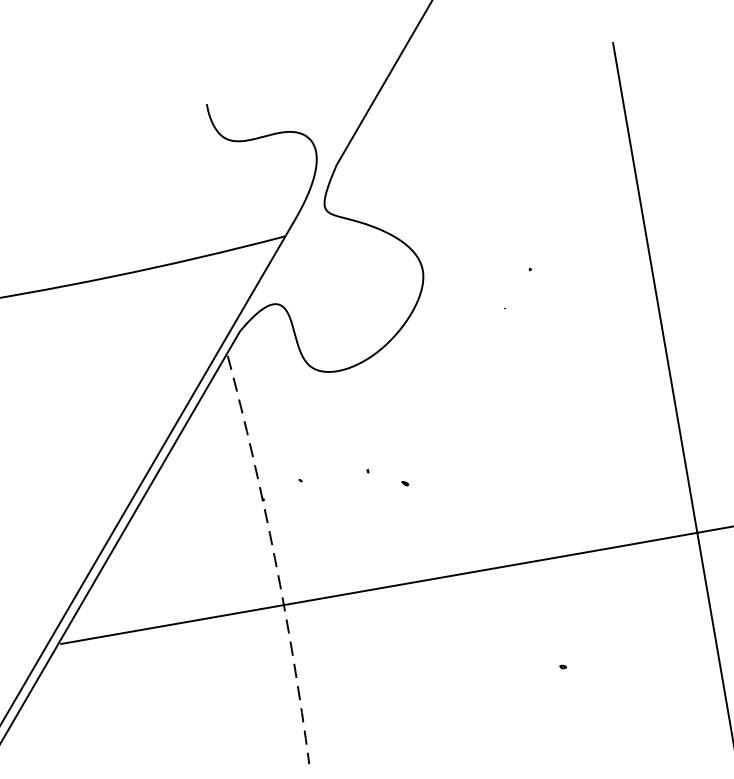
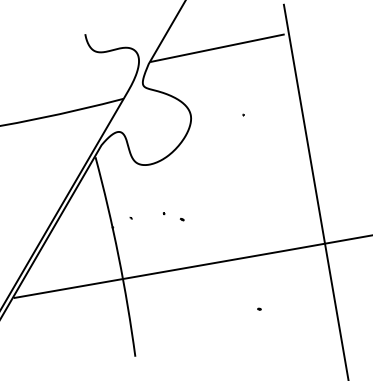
line: (477, 131) -> (217, 47), added
arc: (274, 559) -> (118, 256), dashed -> solid

